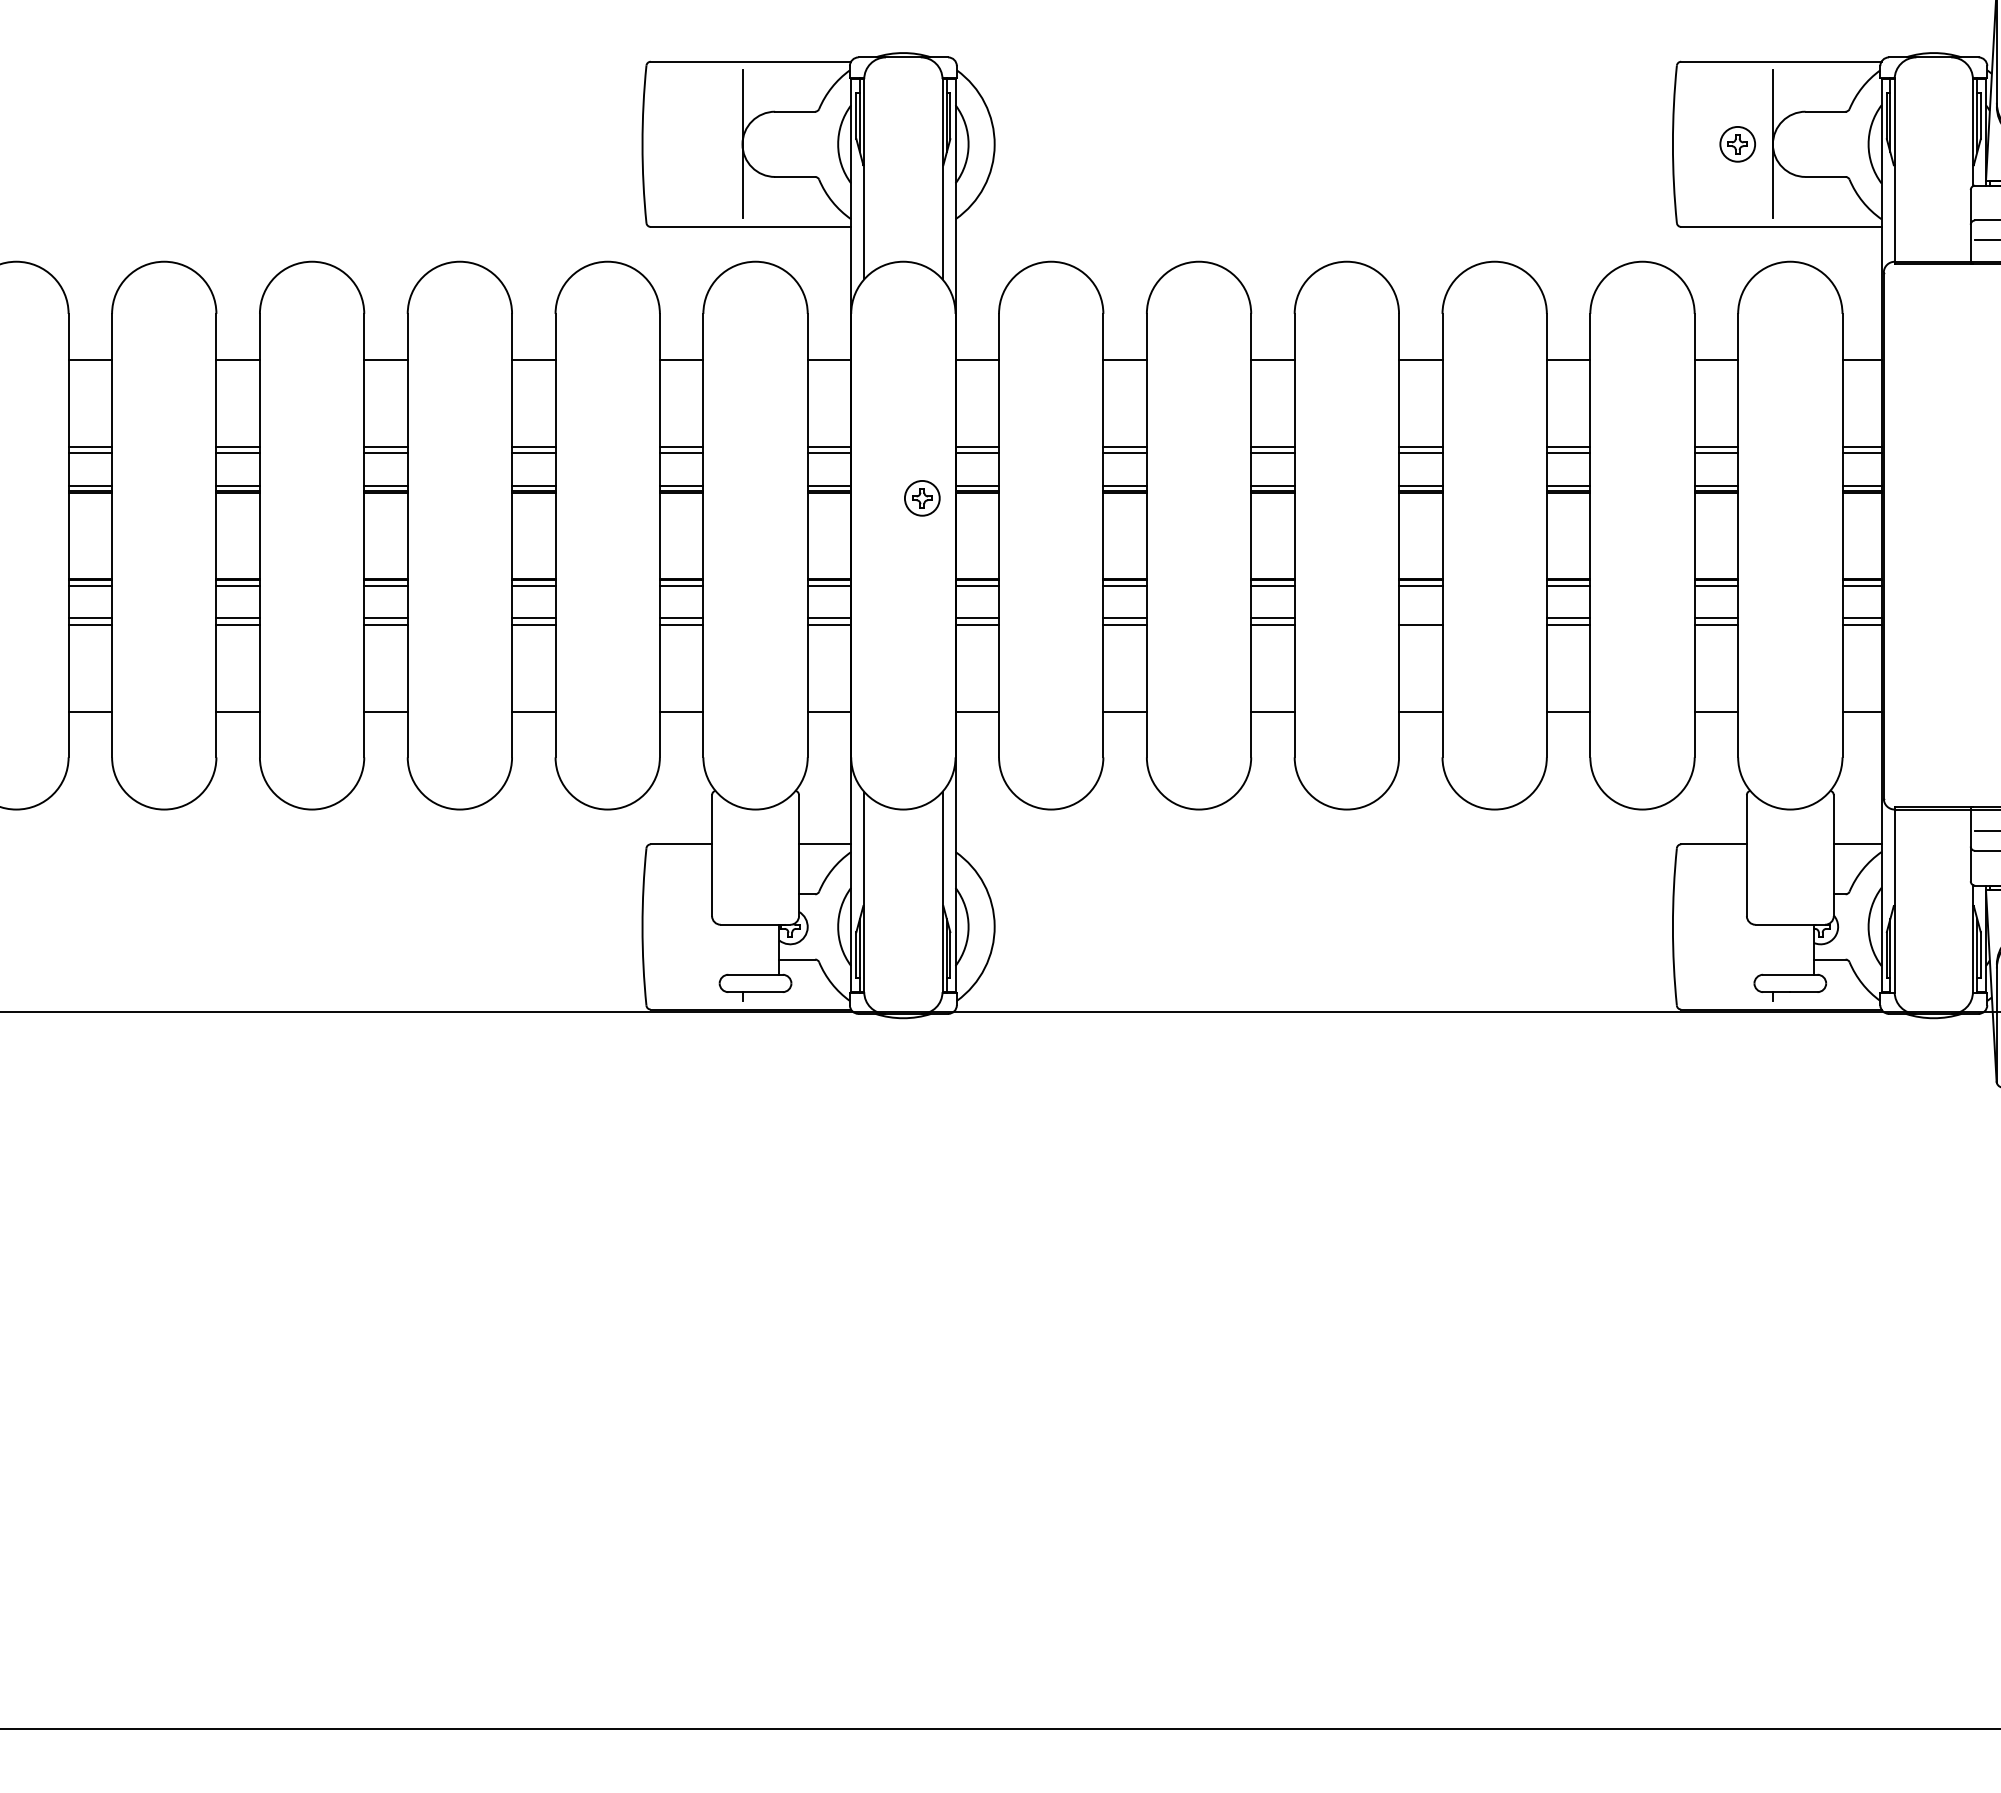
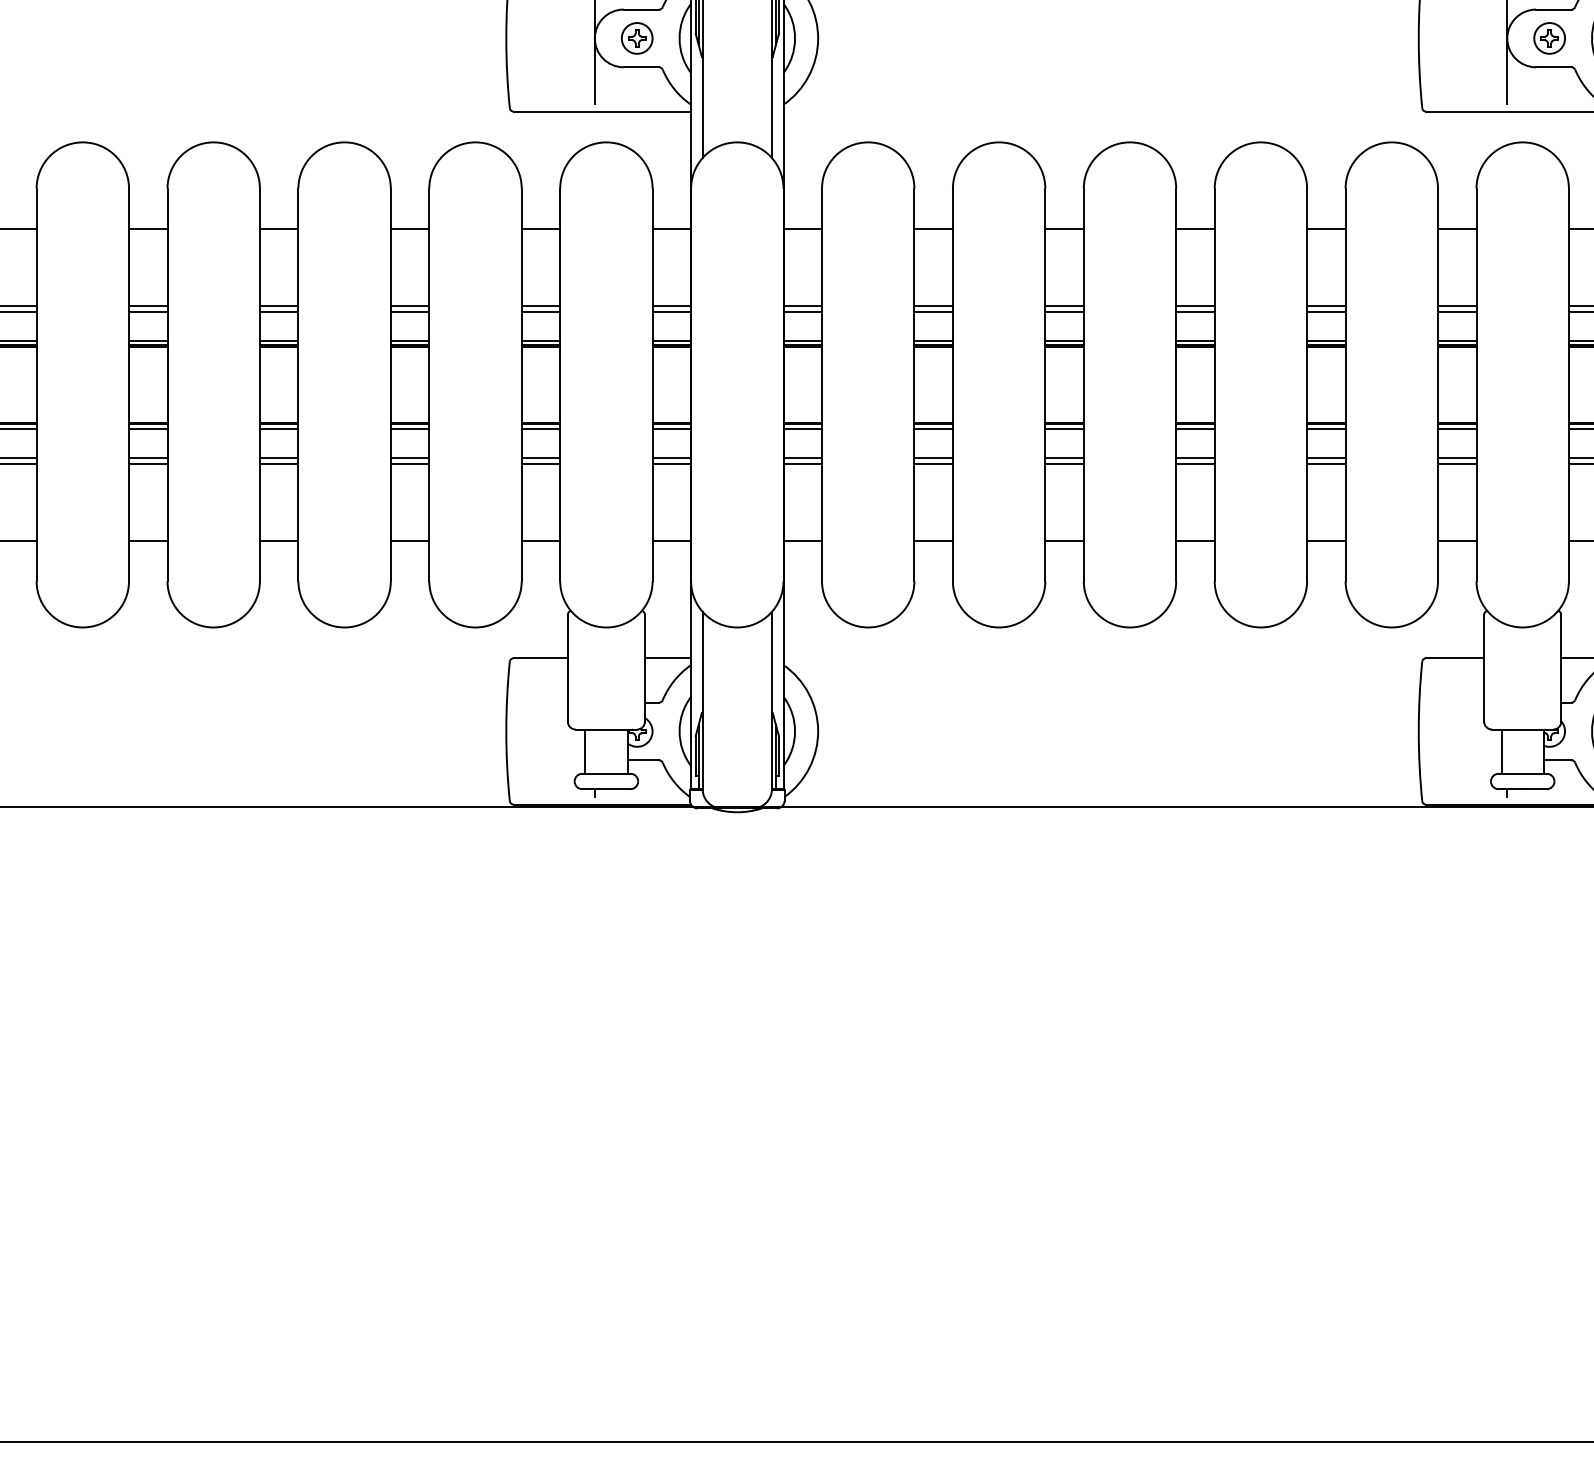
part: (1737, 144) -> (1549, 38), moved
part: (922, 498) -> (637, 38), moved
line: (1420, 617) -> (1195, 457), added
line: (731, 949) -> (585, 751), added
line: (1766, 949) -> (1501, 751), added

